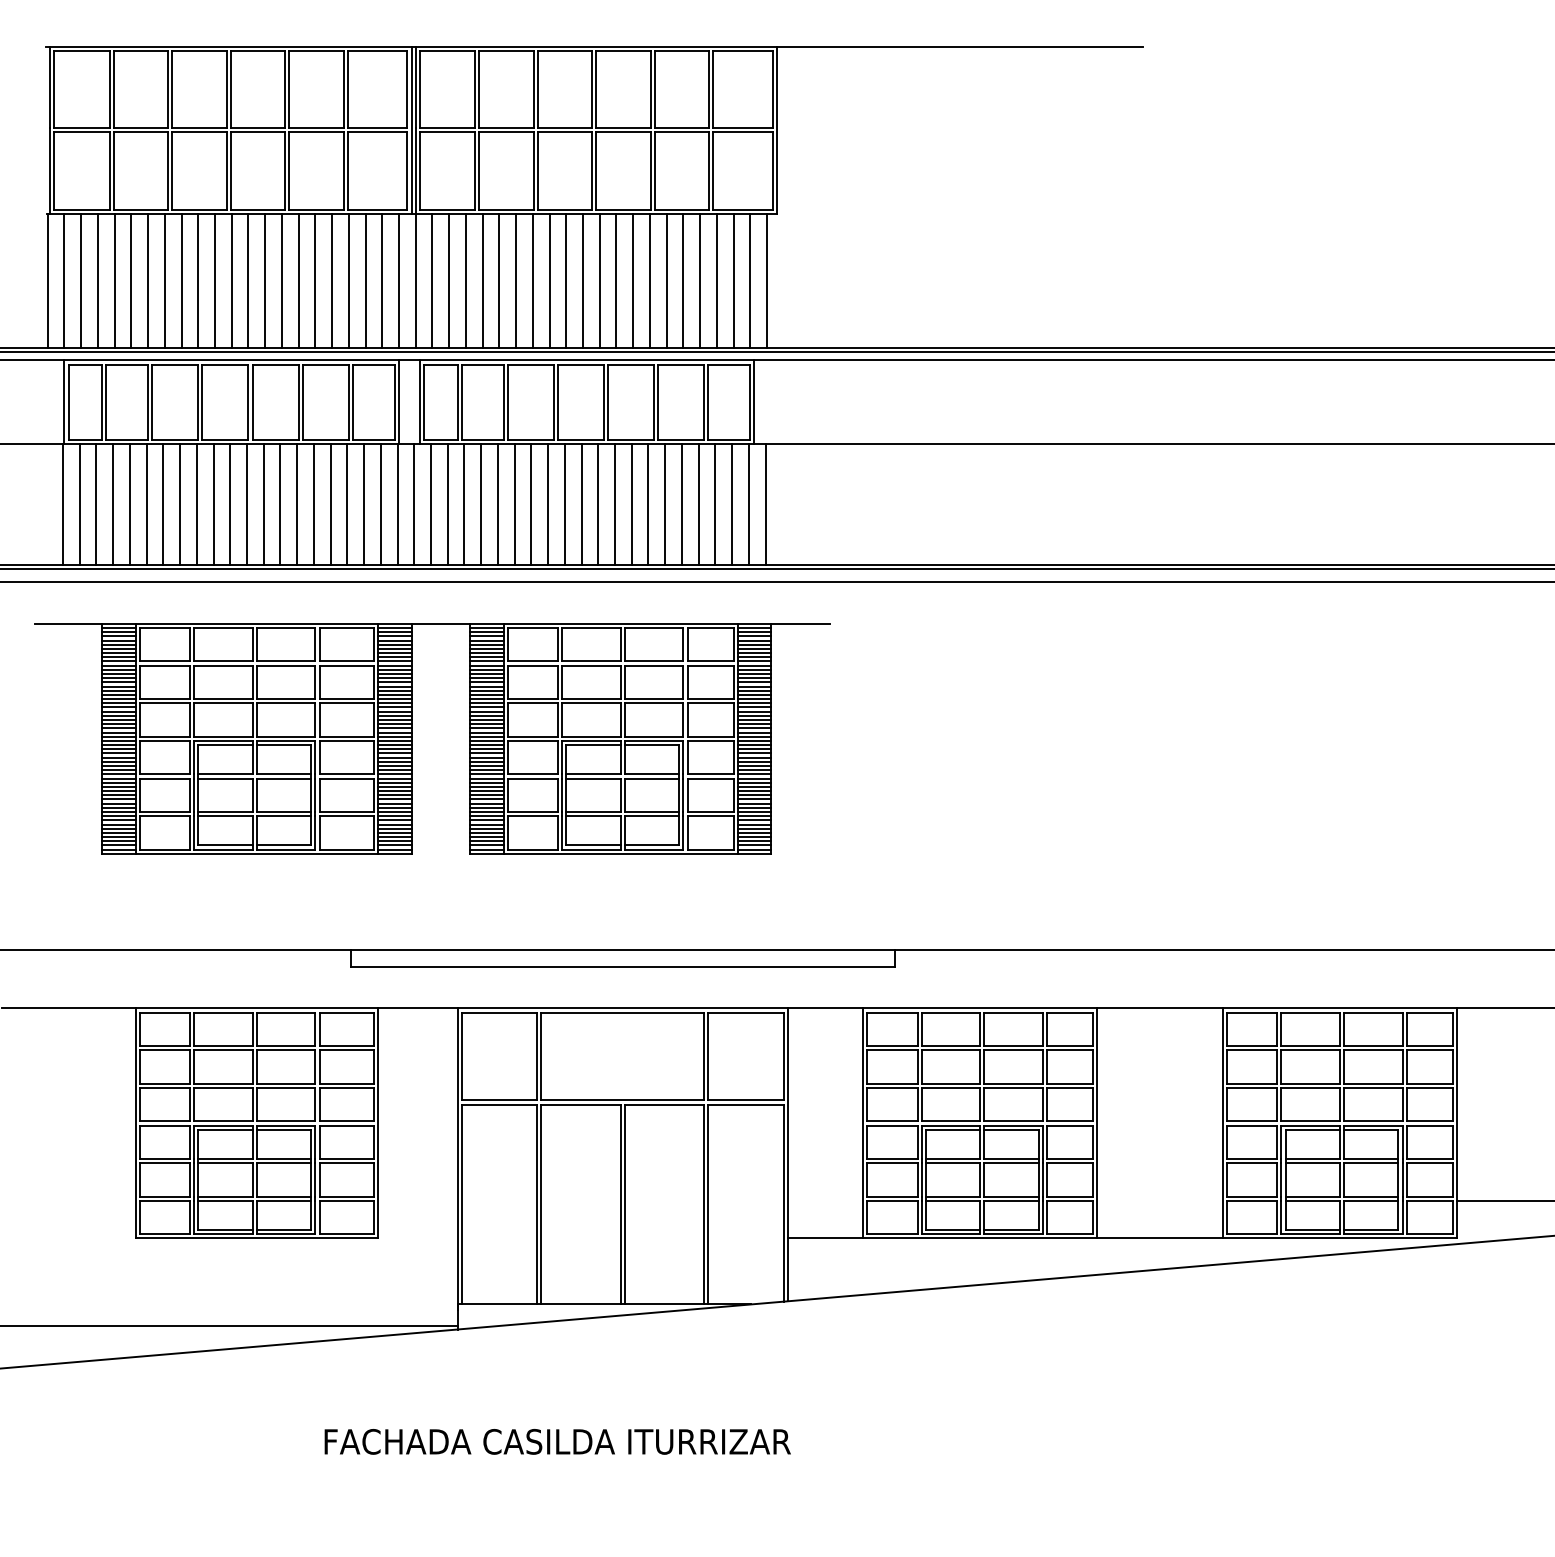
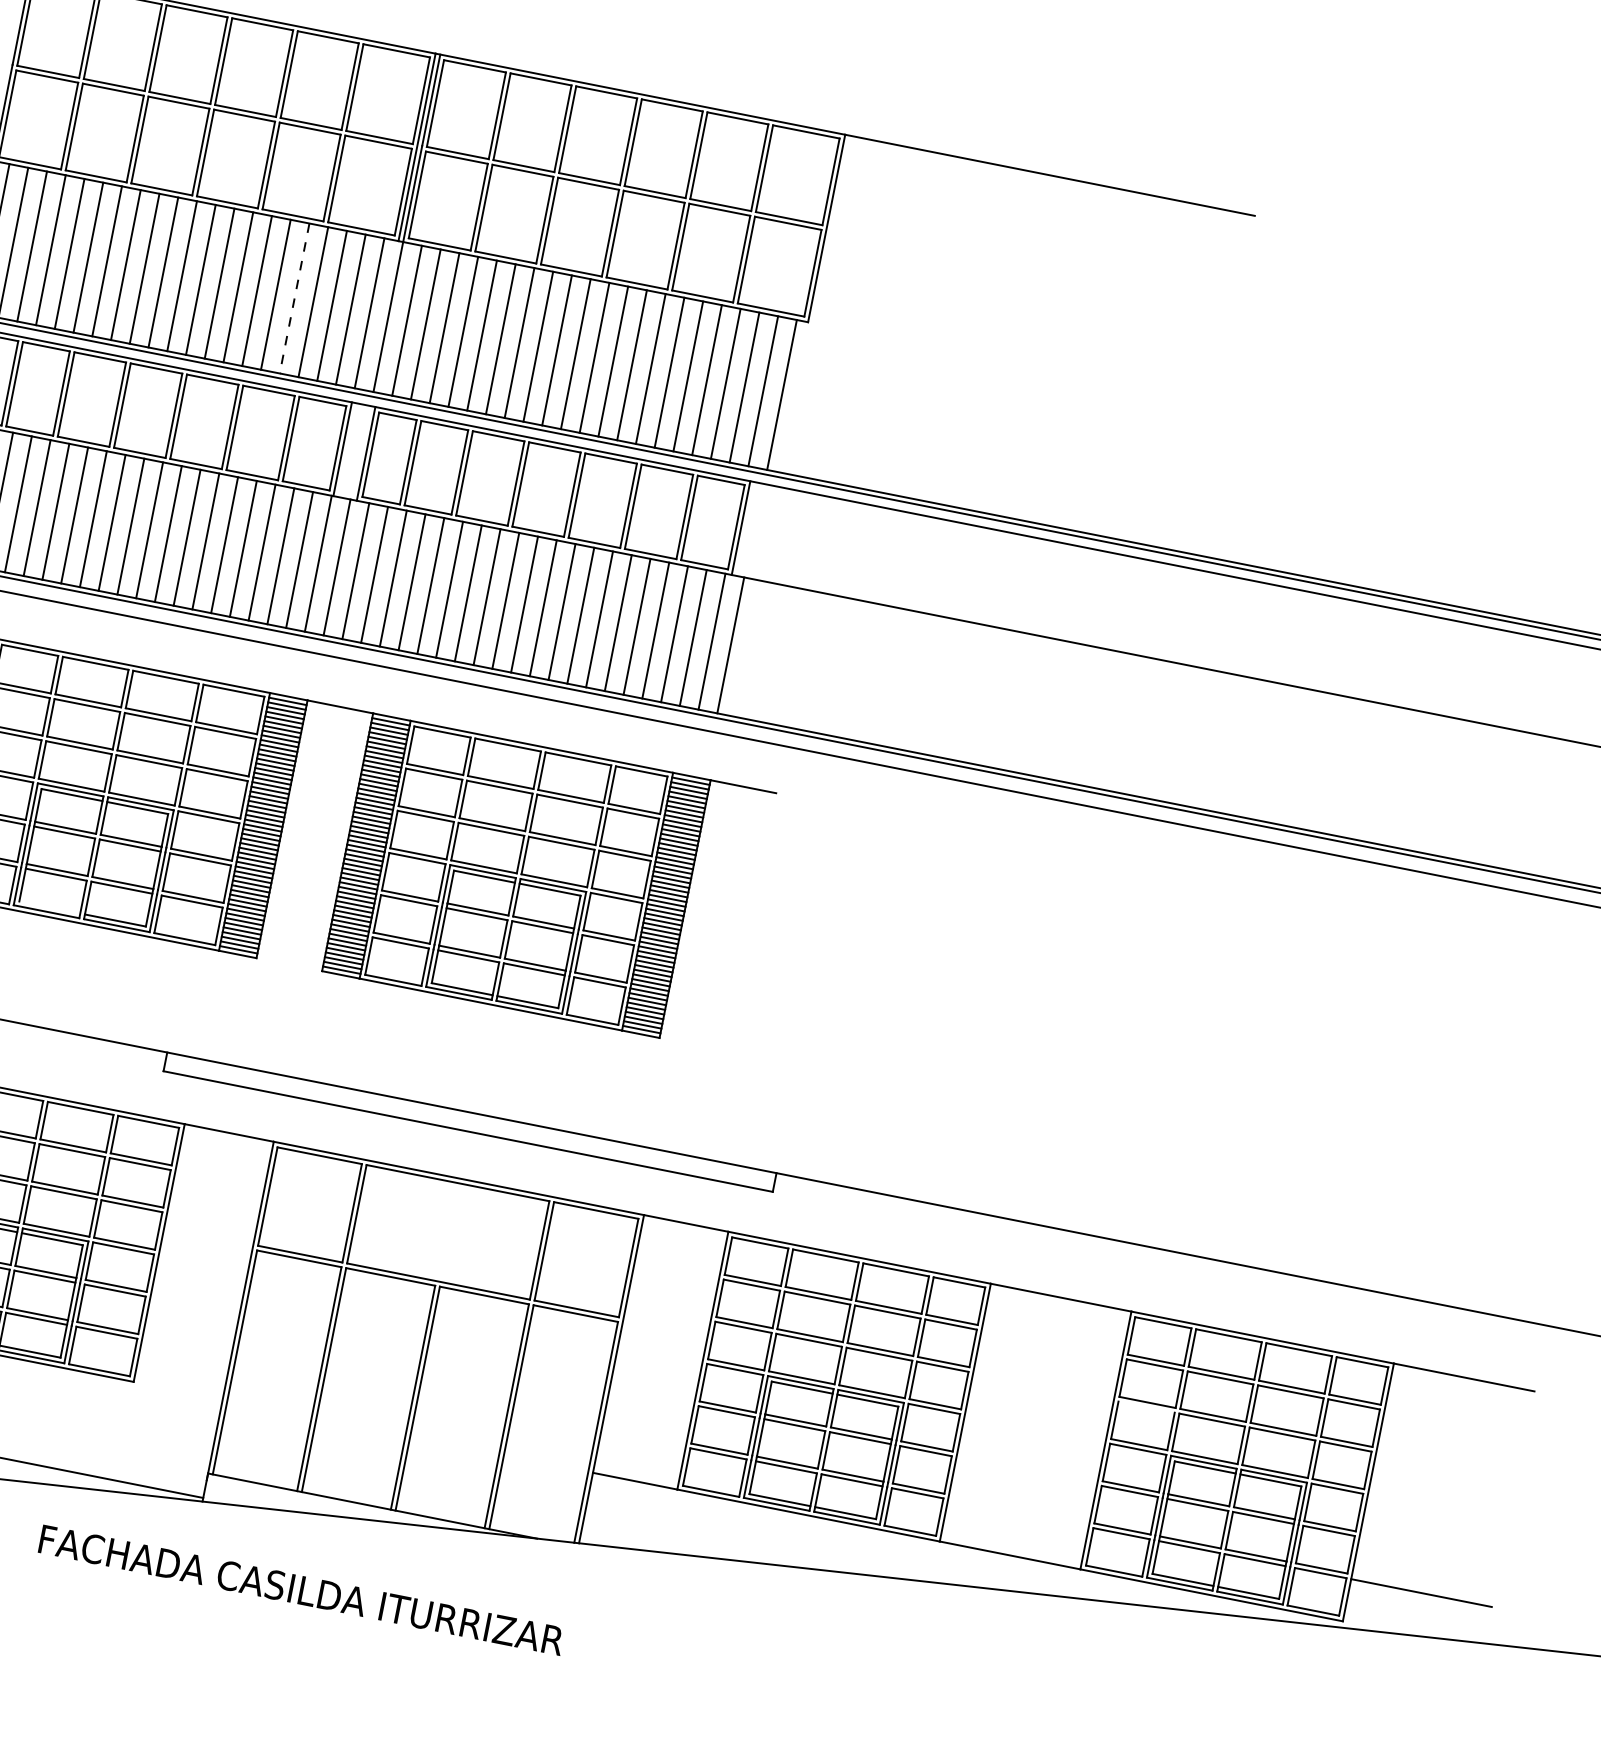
line: (332, 280) -> (295, 298), solid -> dashed
line: (225, 845) -> (49, 907), removed
line: (1252, 1087) -> (1147, 1406), removed
text: (557, 1441) -> (301, 1589), moved

